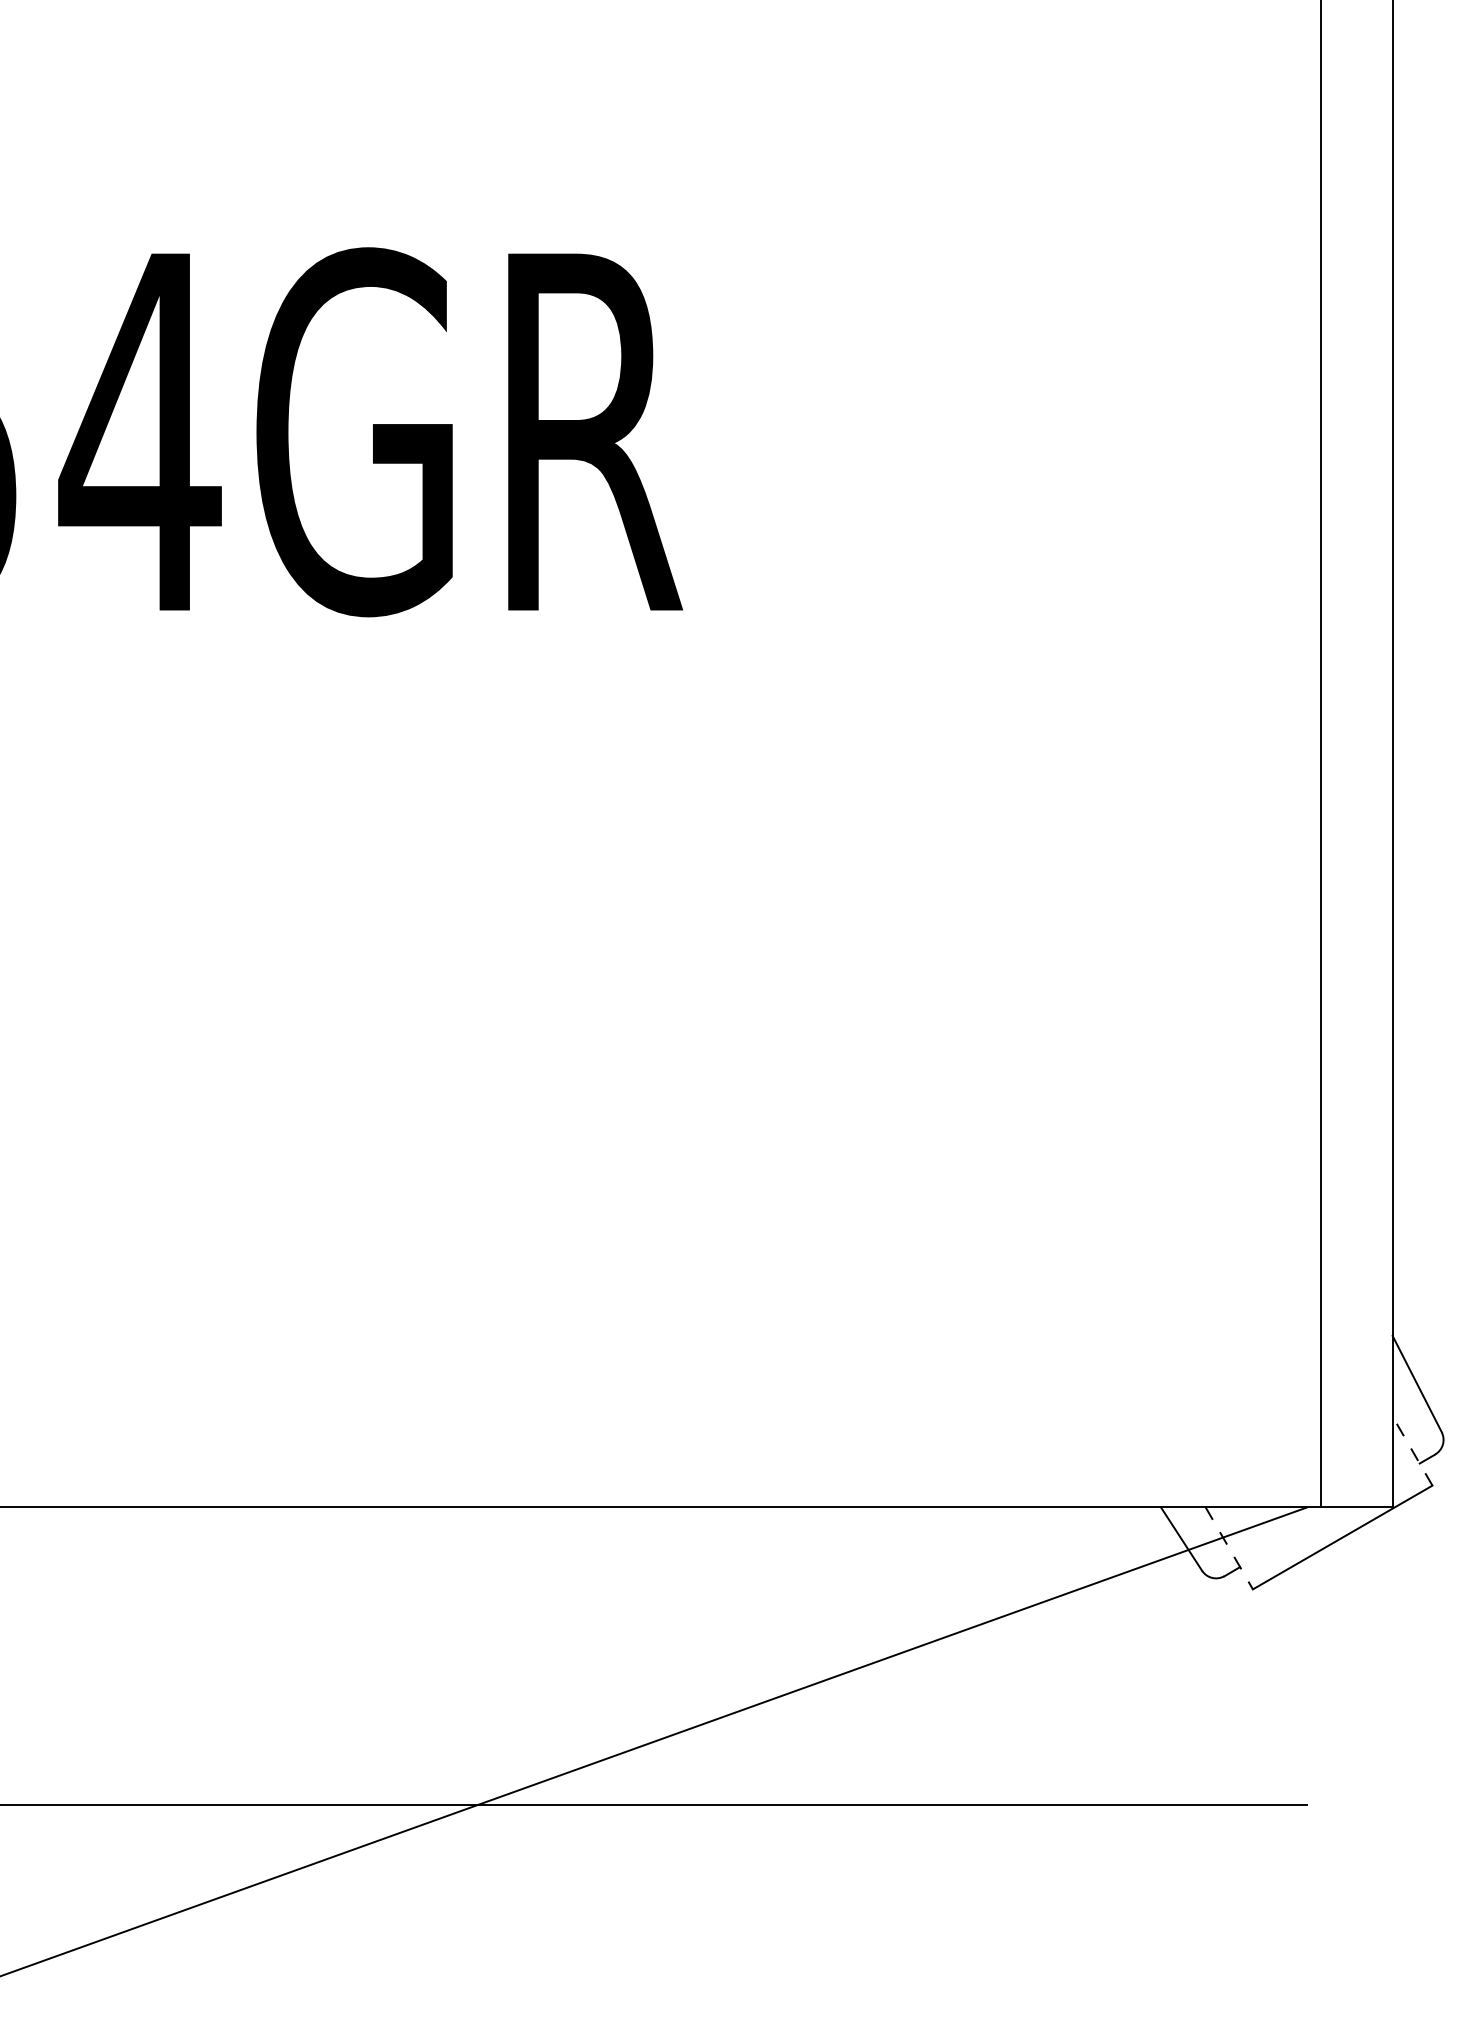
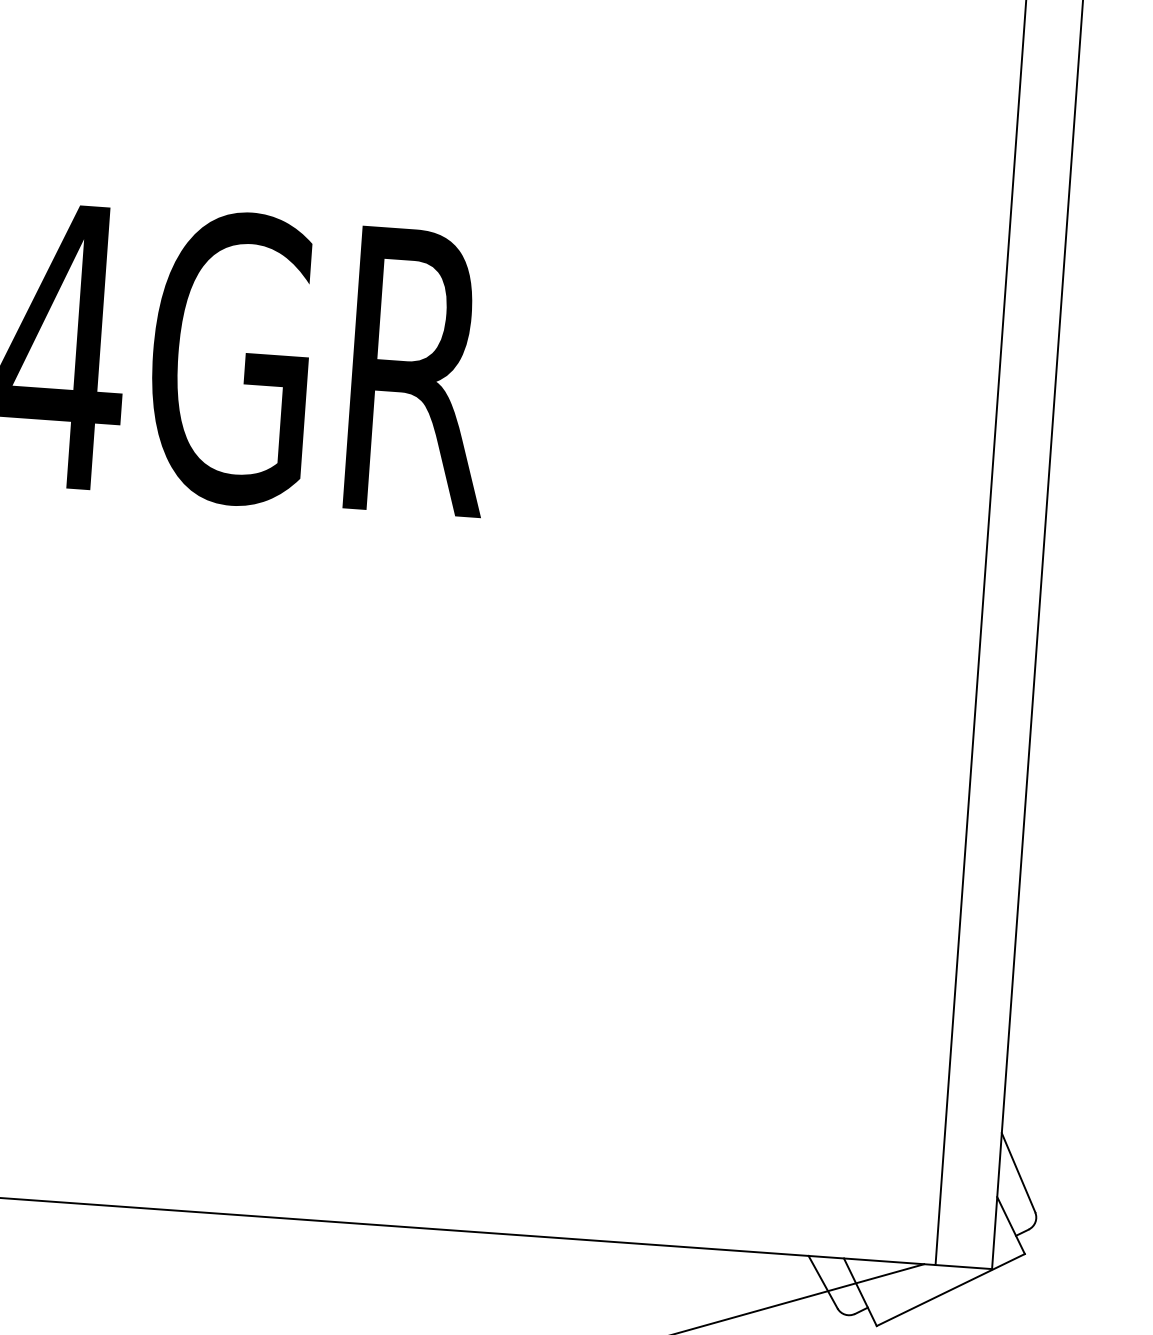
line: (1412, 1451) -> (1010, 1225), dashed -> solid
line: (1229, 1548) -> (860, 1292), dashed -> solid

